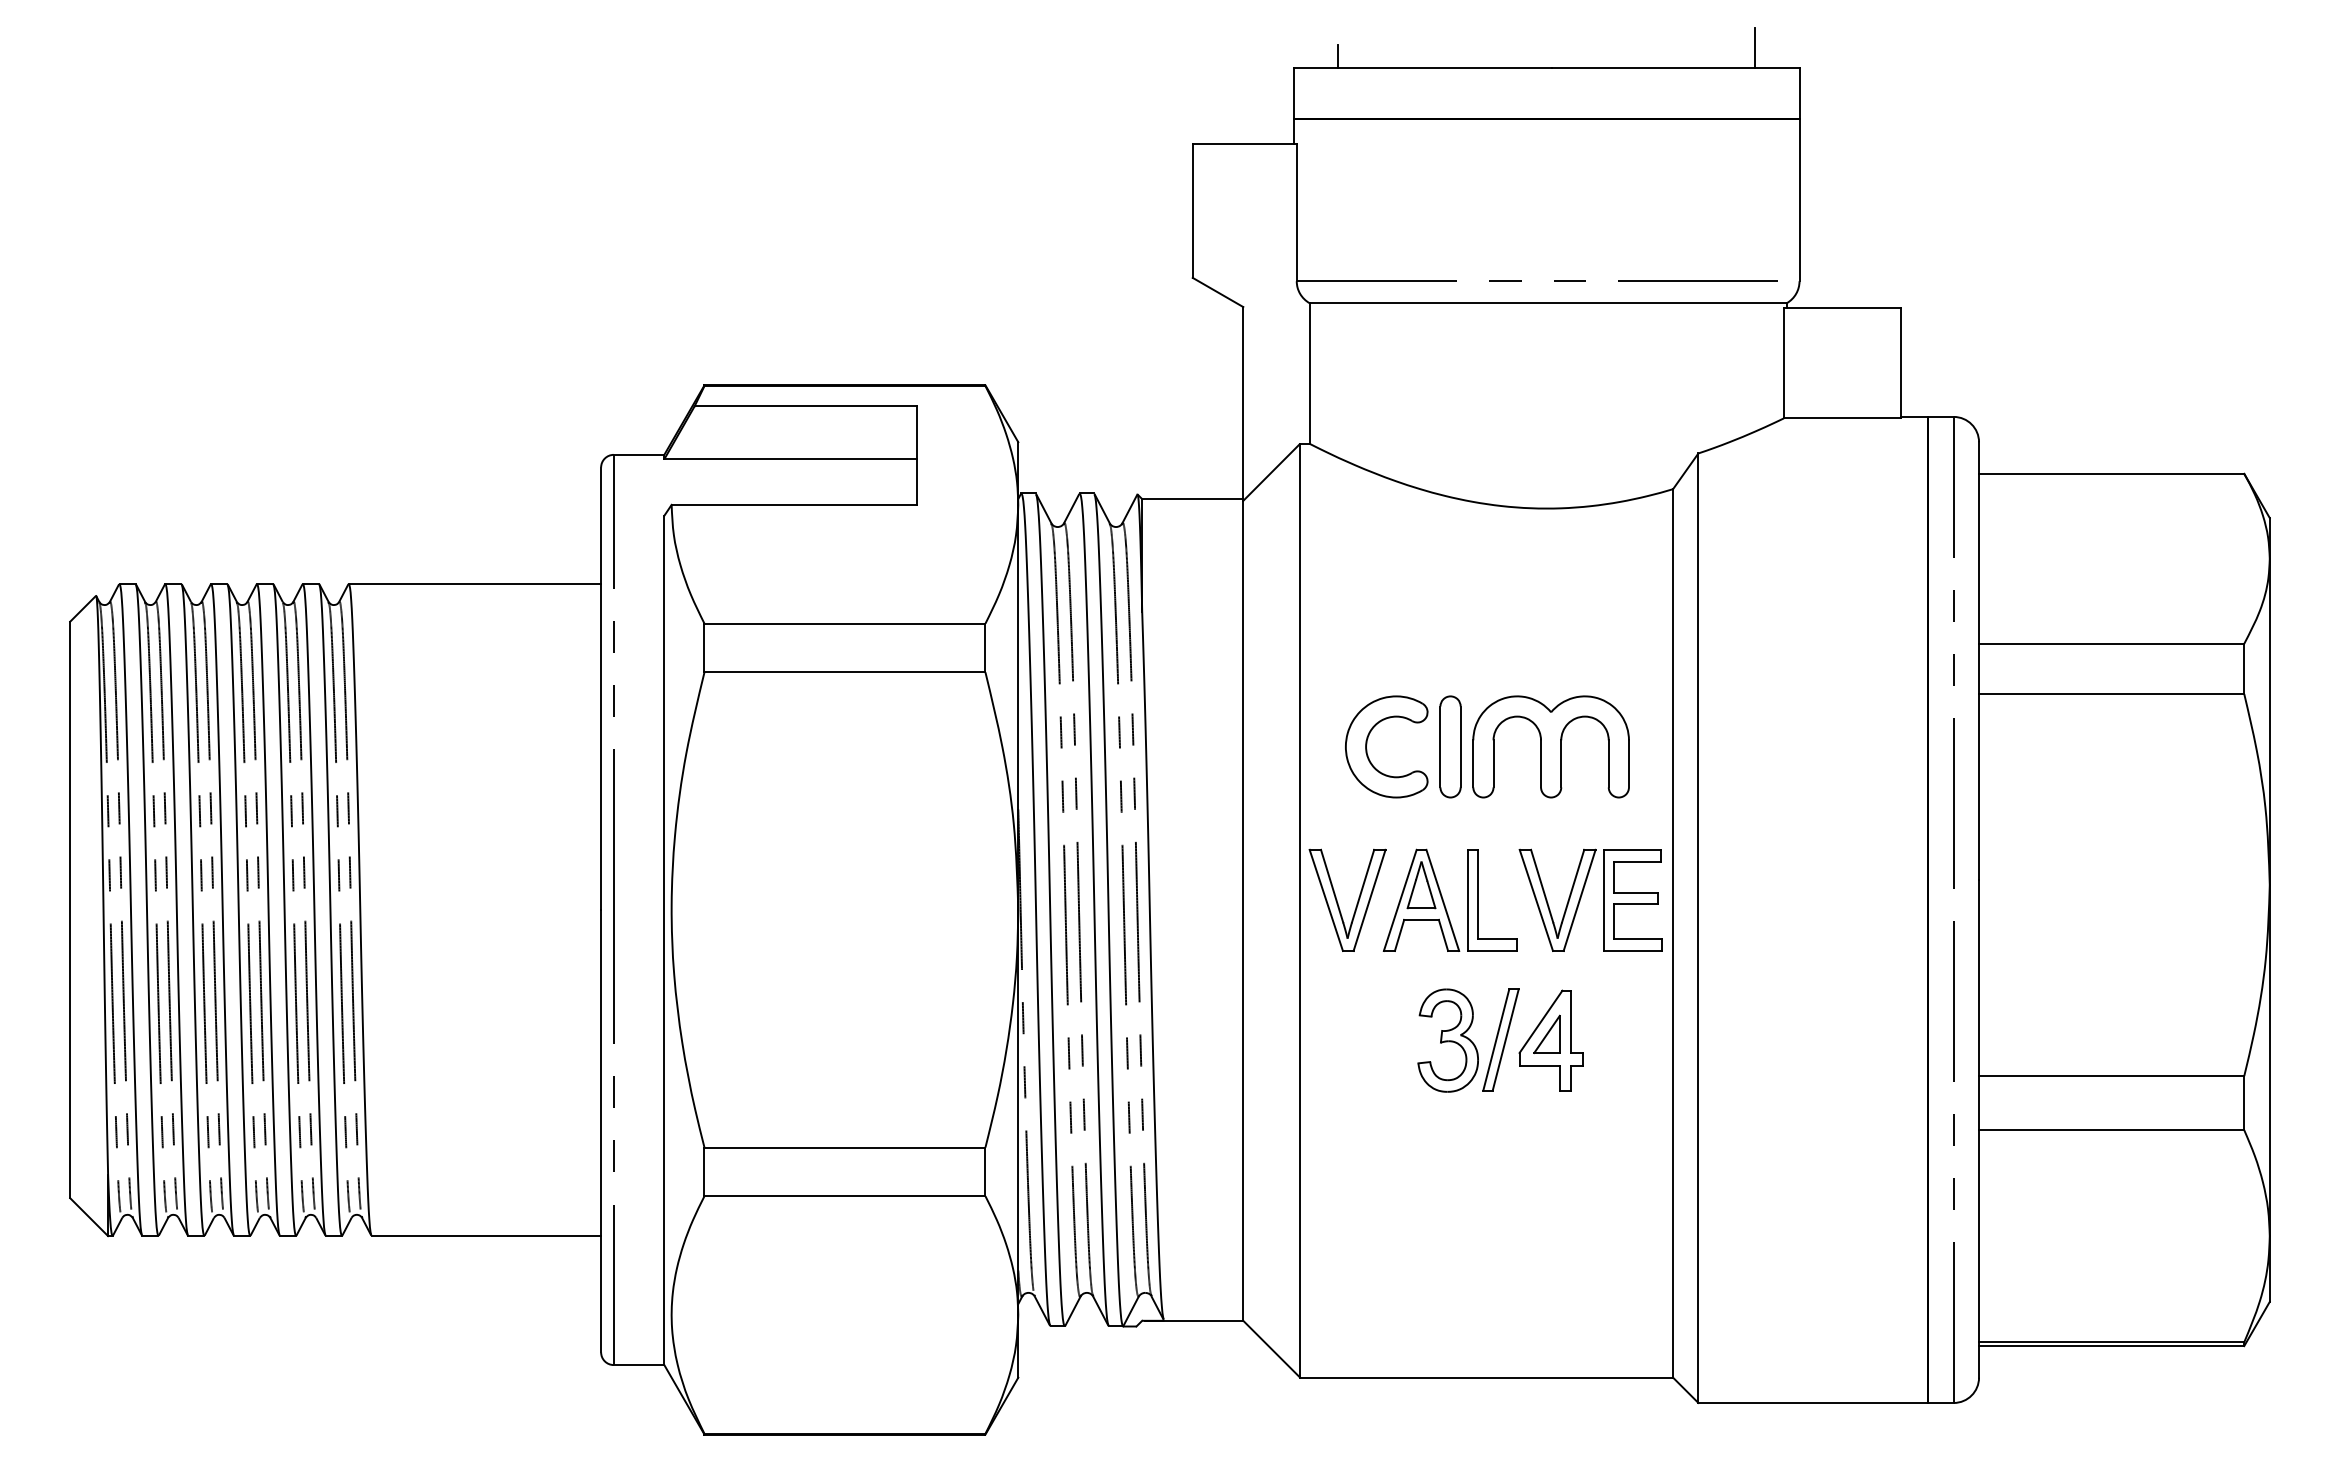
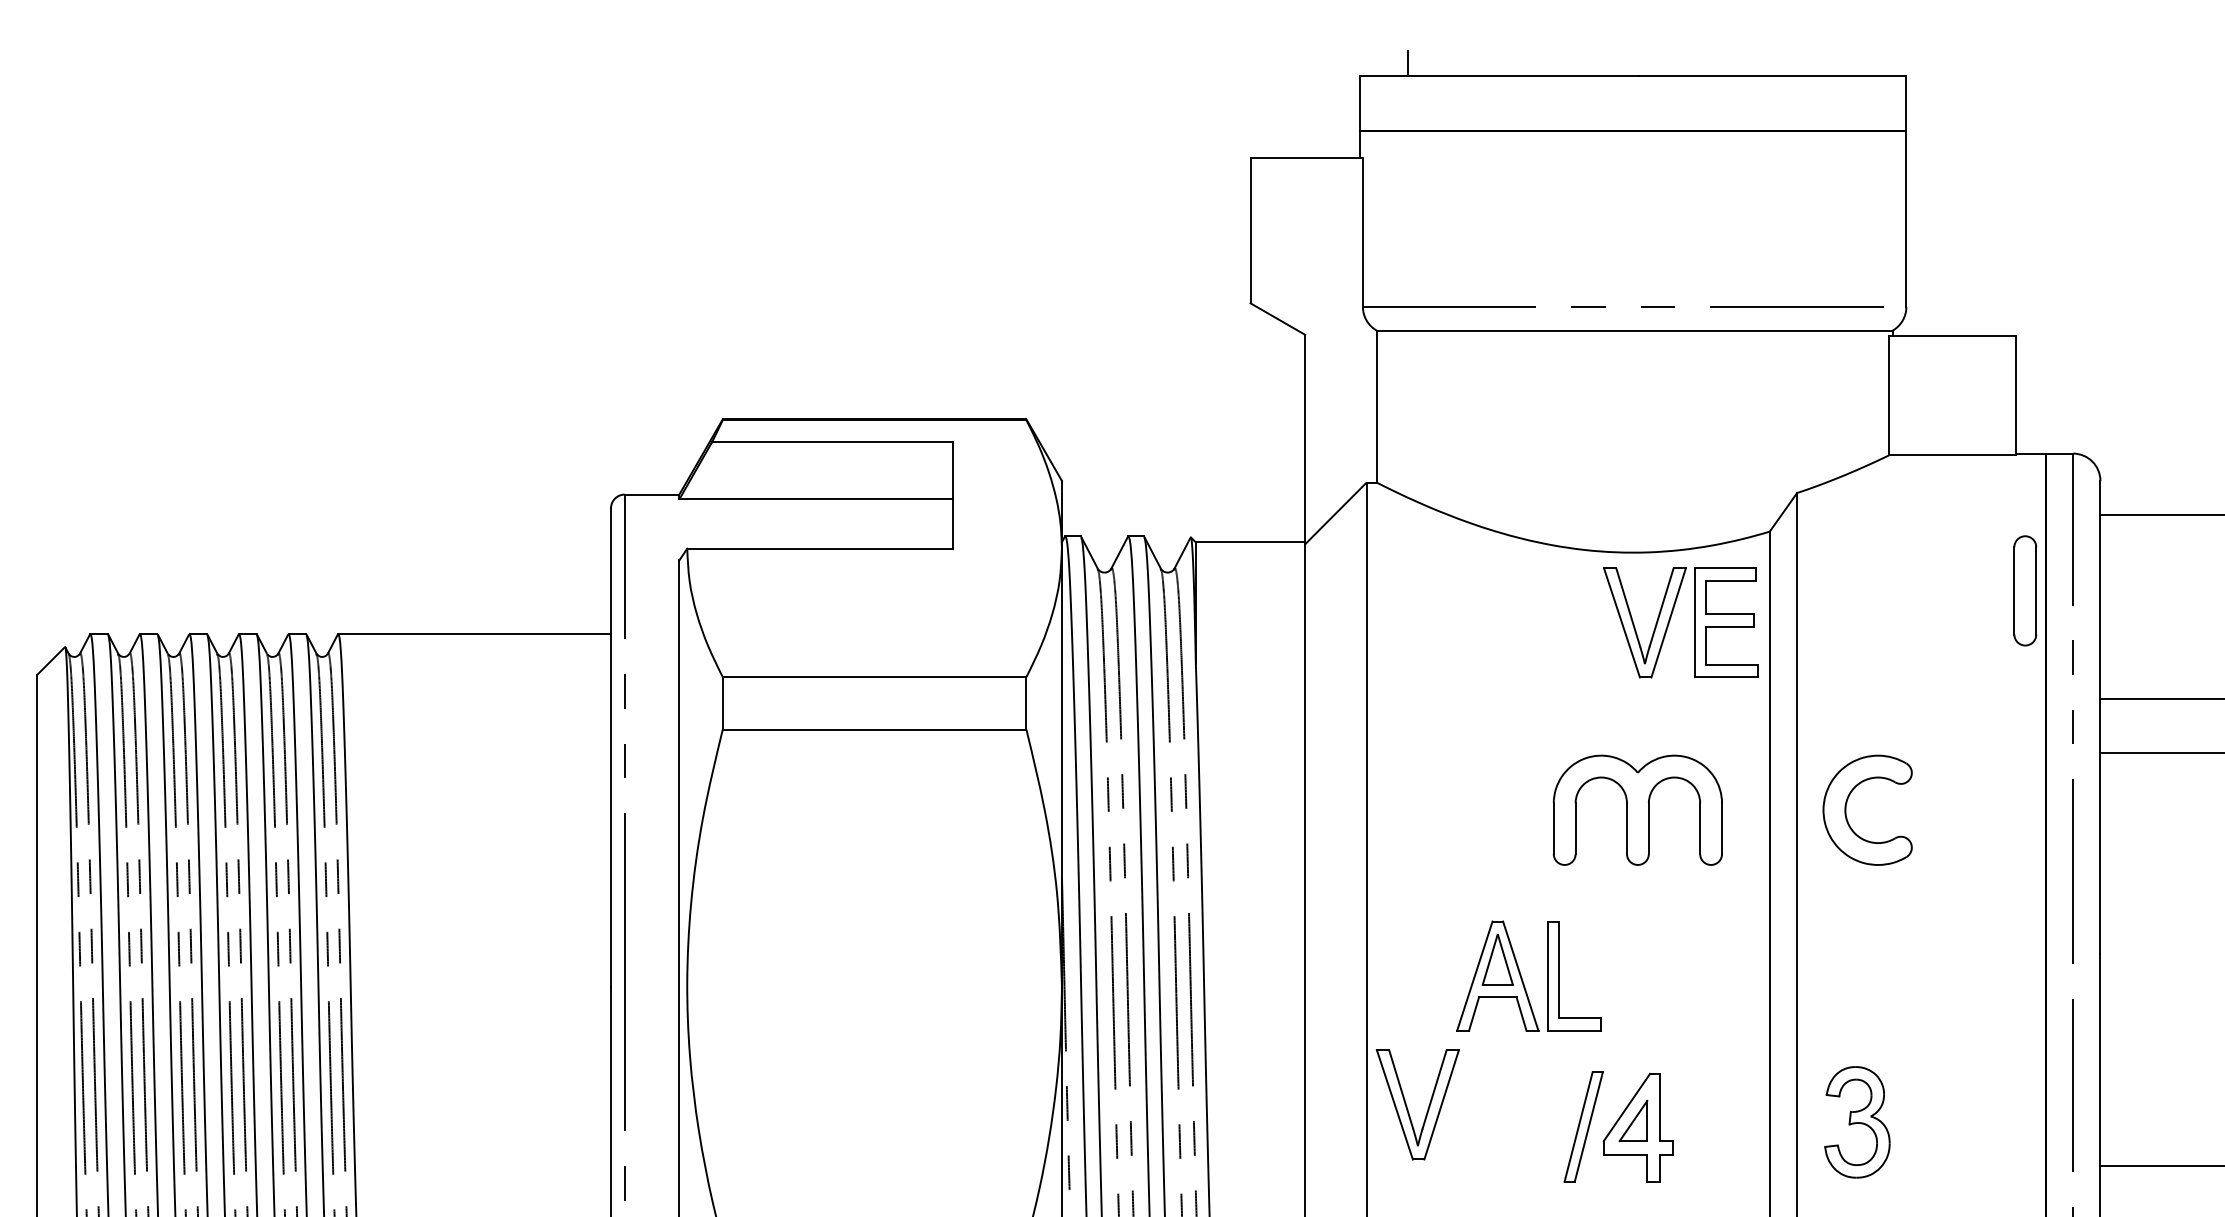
line: (1755, 47) -> (1858, 54), removed
part: (1367, 744) -> (1846, 807), moved
part: (1450, 746) -> (2025, 590), moved
part: (1582, 895) -> (1671, 617), moved
part: (1338, 903) -> (1408, 1108), moved
part: (1447, 1040) -> (1856, 1122), moved

